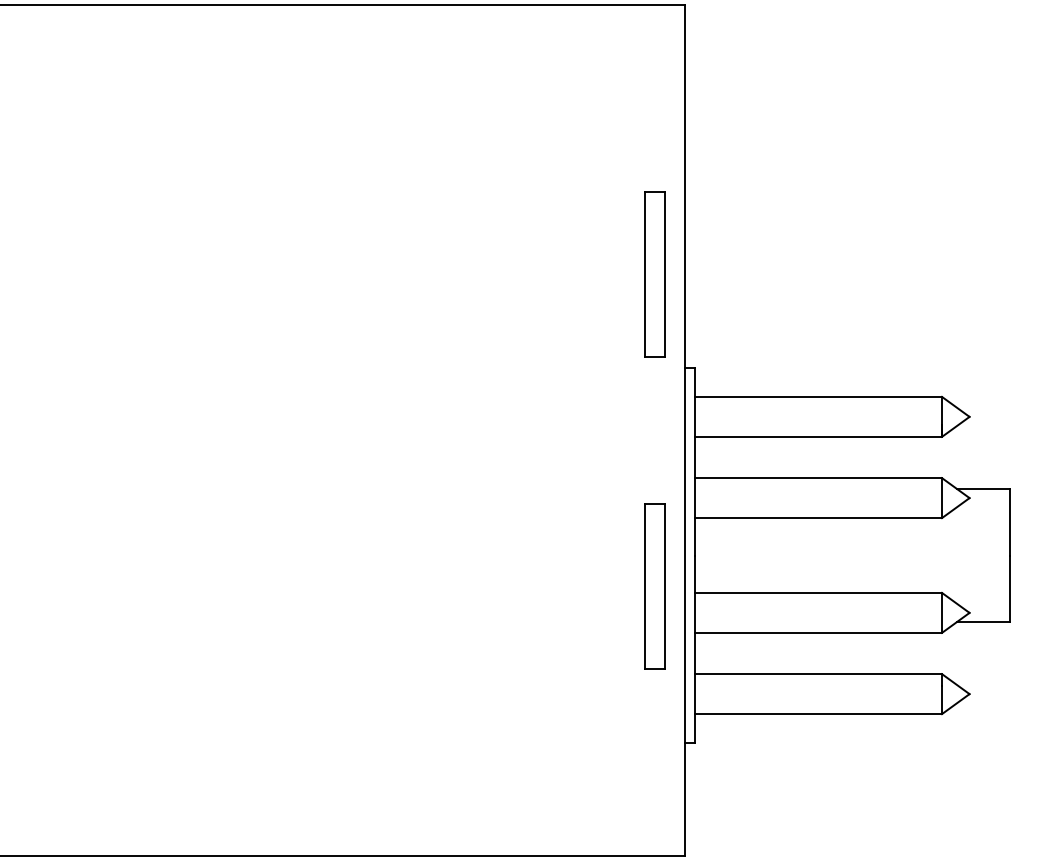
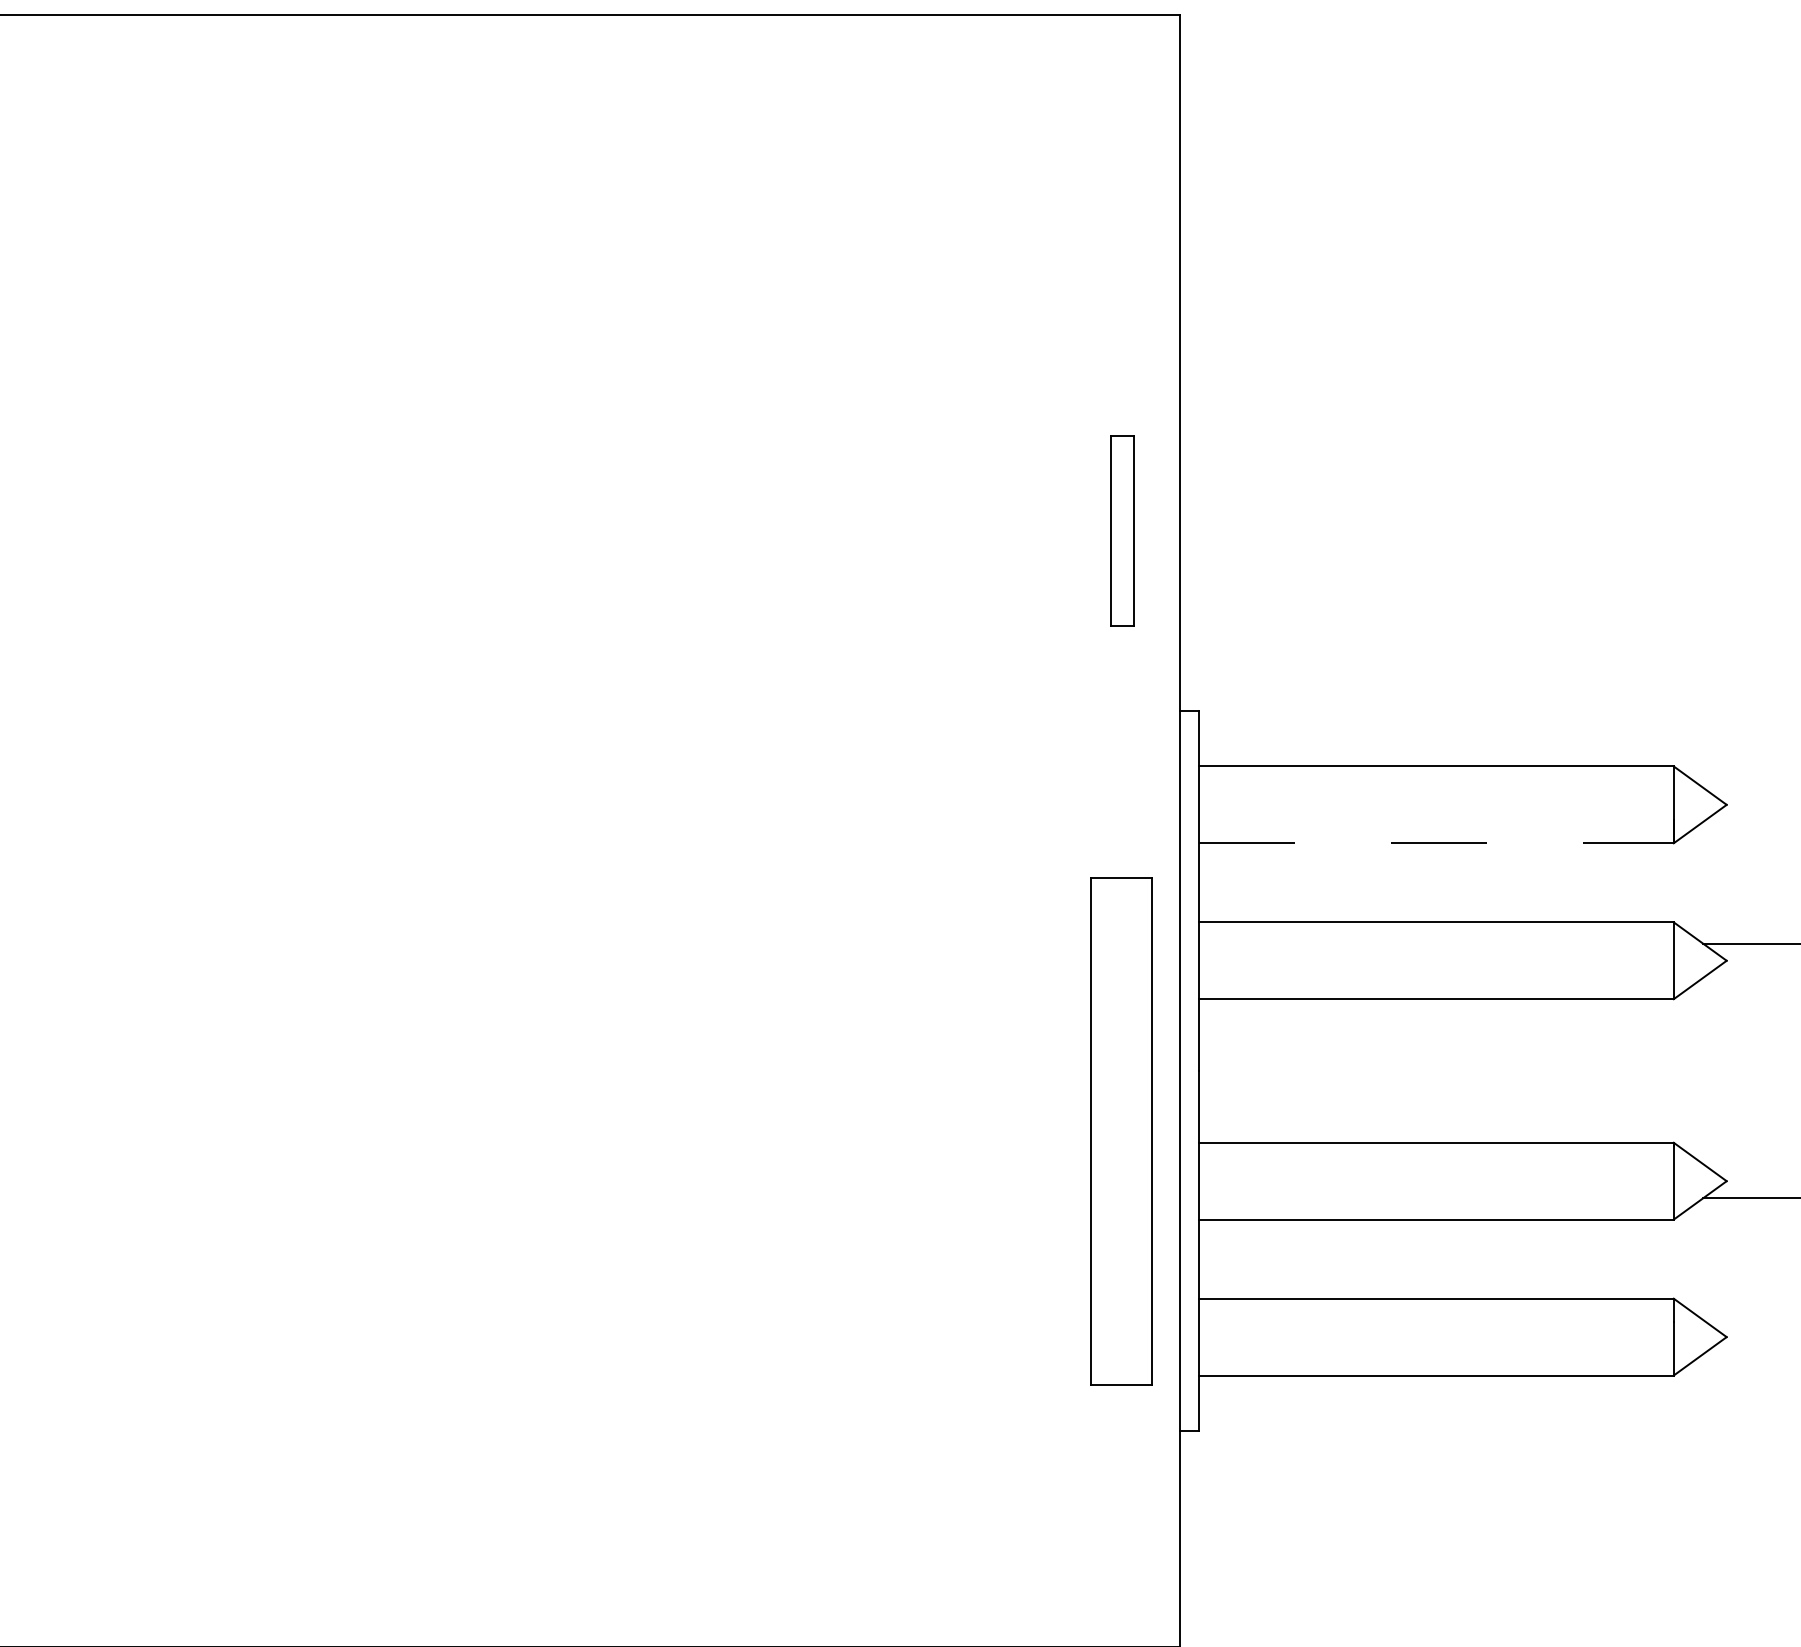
part: (654, 274) -> (1121, 531), size x0.6
line: (818, 436) -> (1436, 842), solid -> dashed
part: (654, 586) -> (1121, 1130), size x1.6

